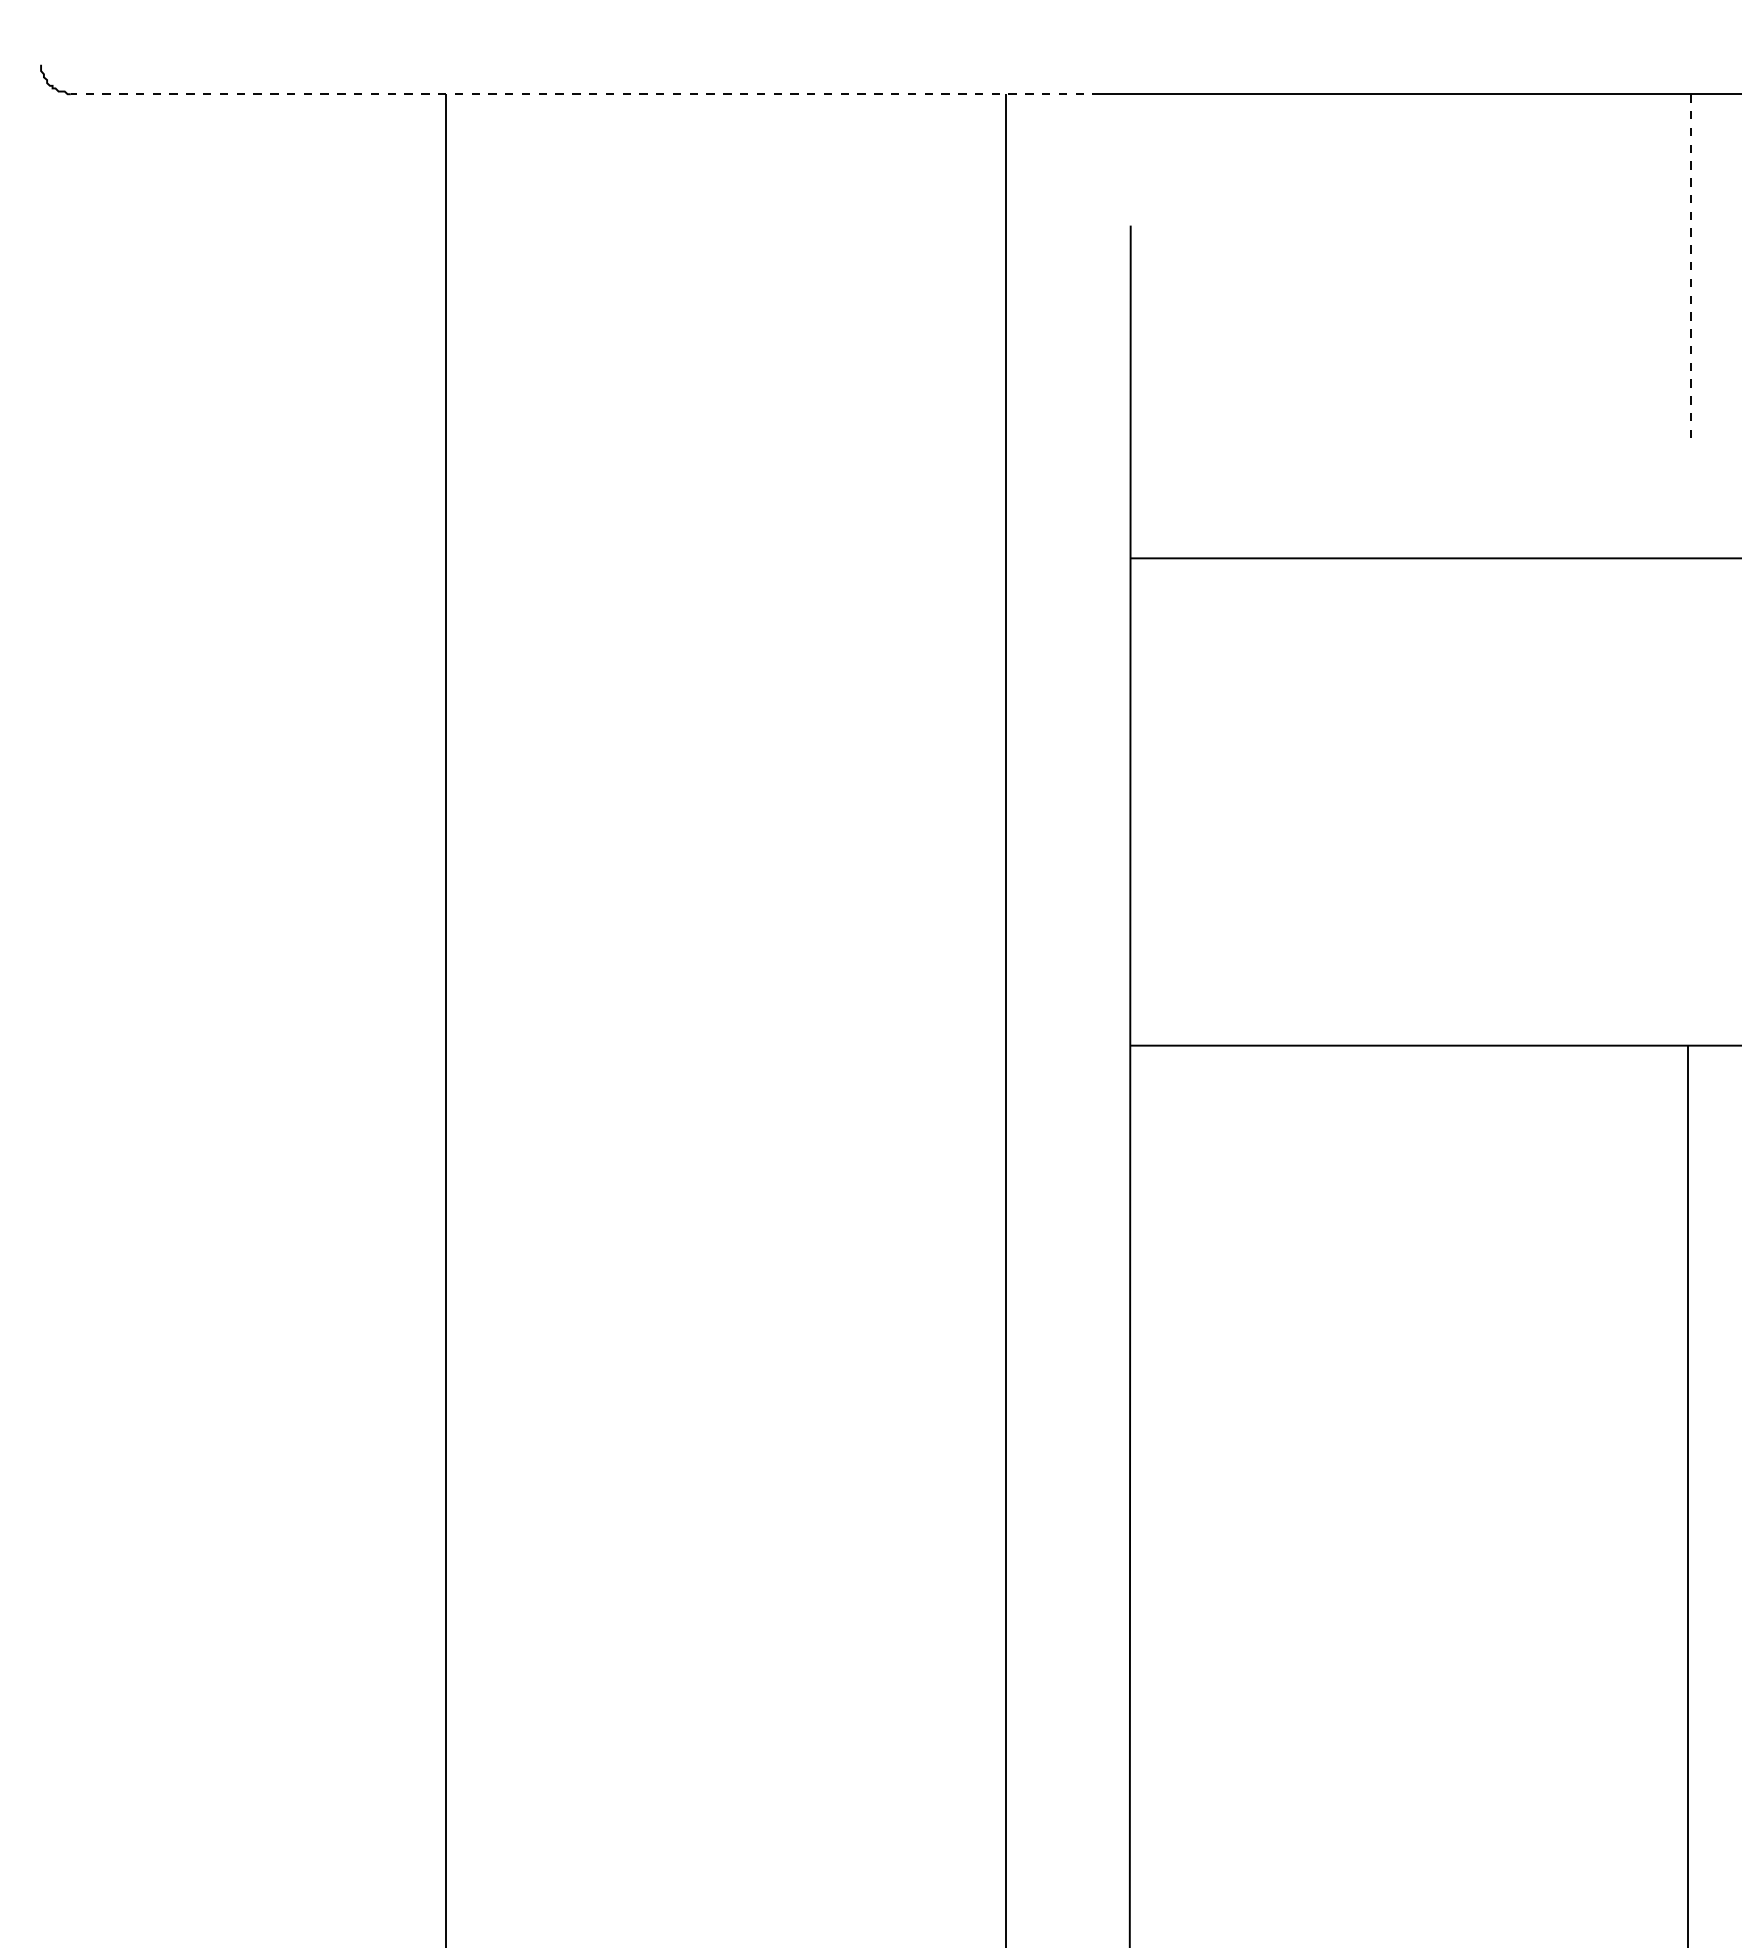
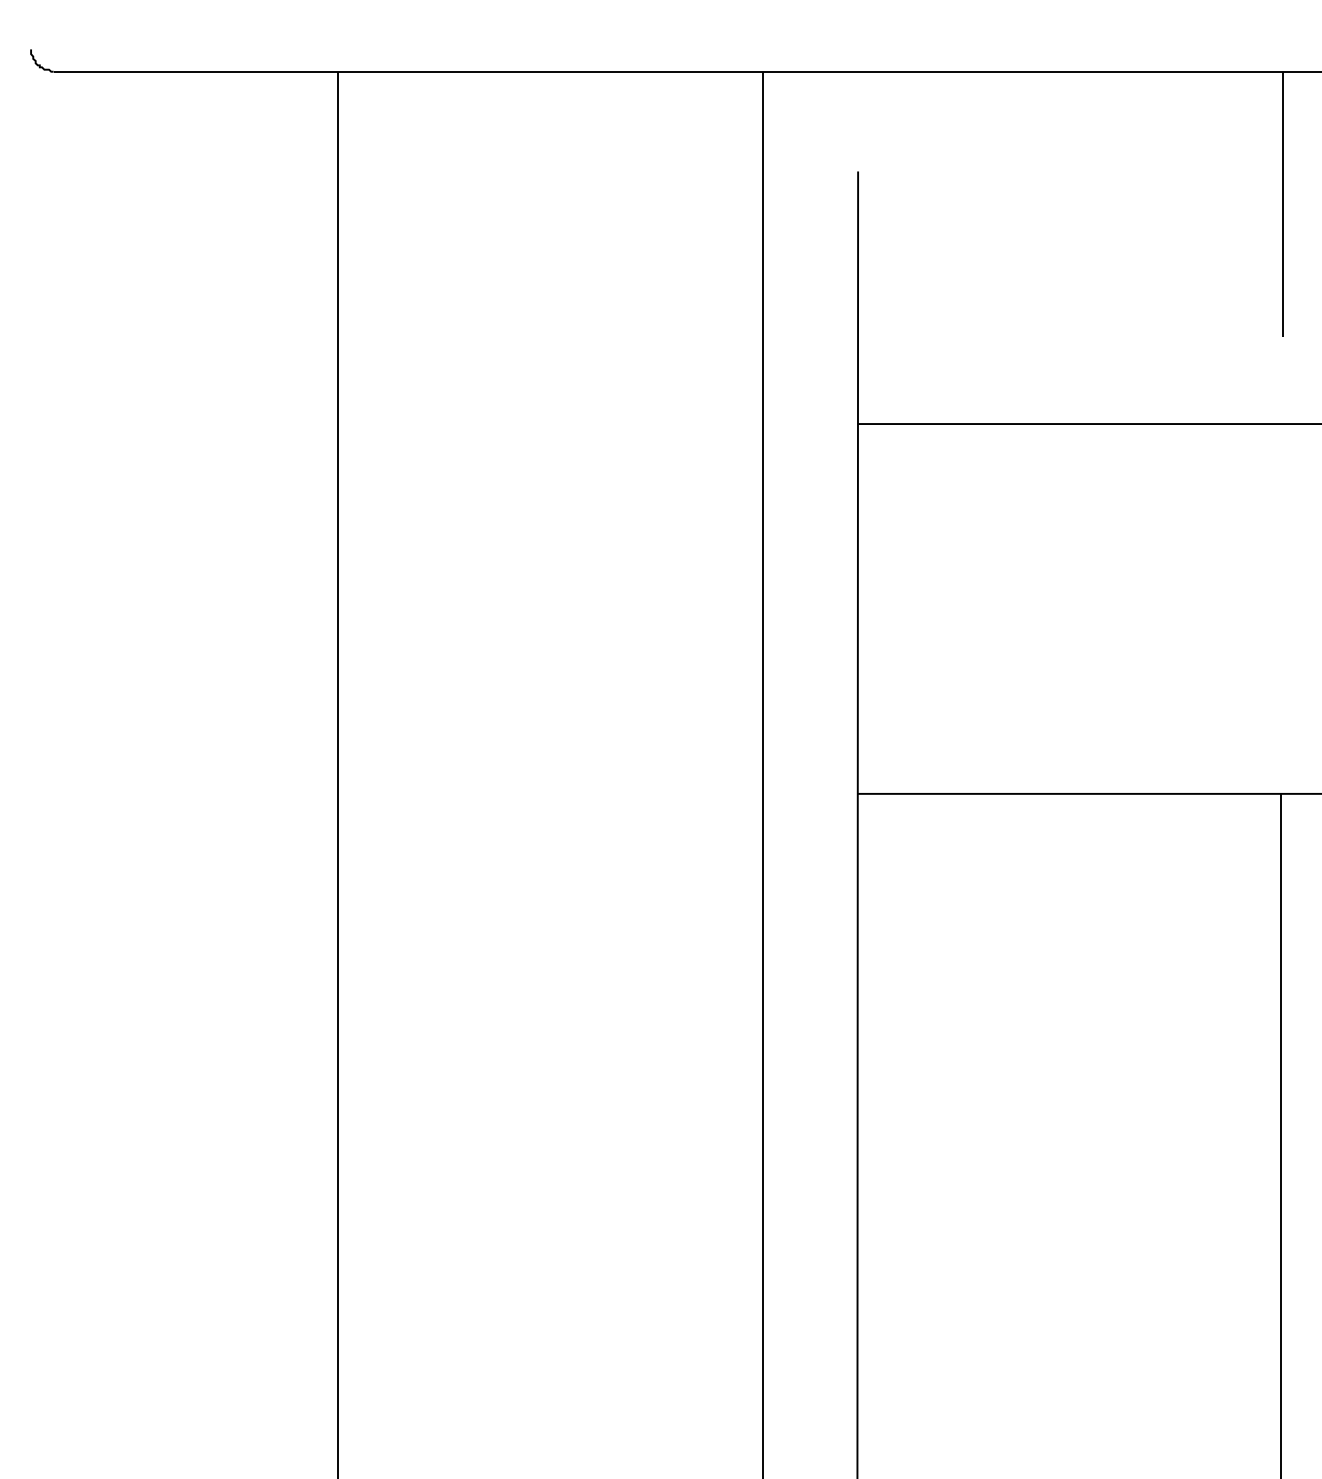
line: (585, 94) -> (444, 71), dashed -> solid
line: (1690, 268) -> (1283, 204), dashed -> solid

